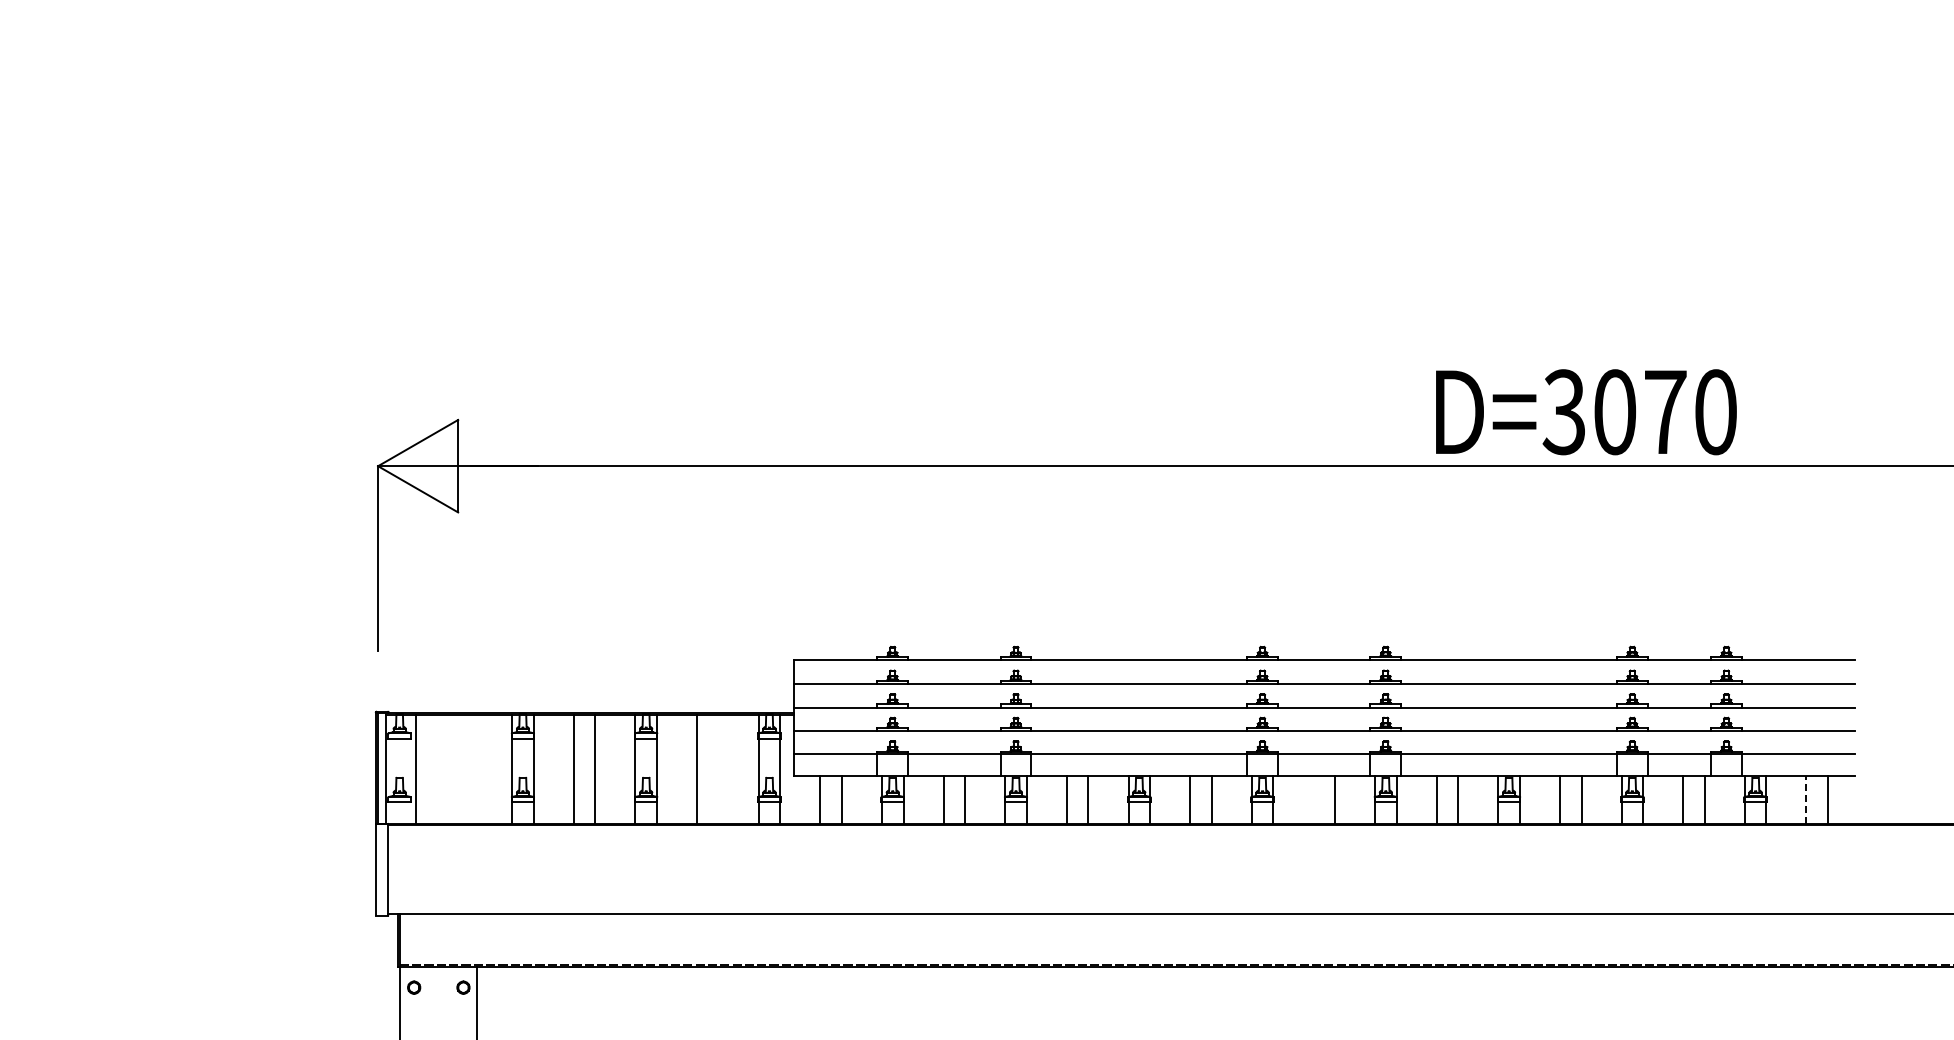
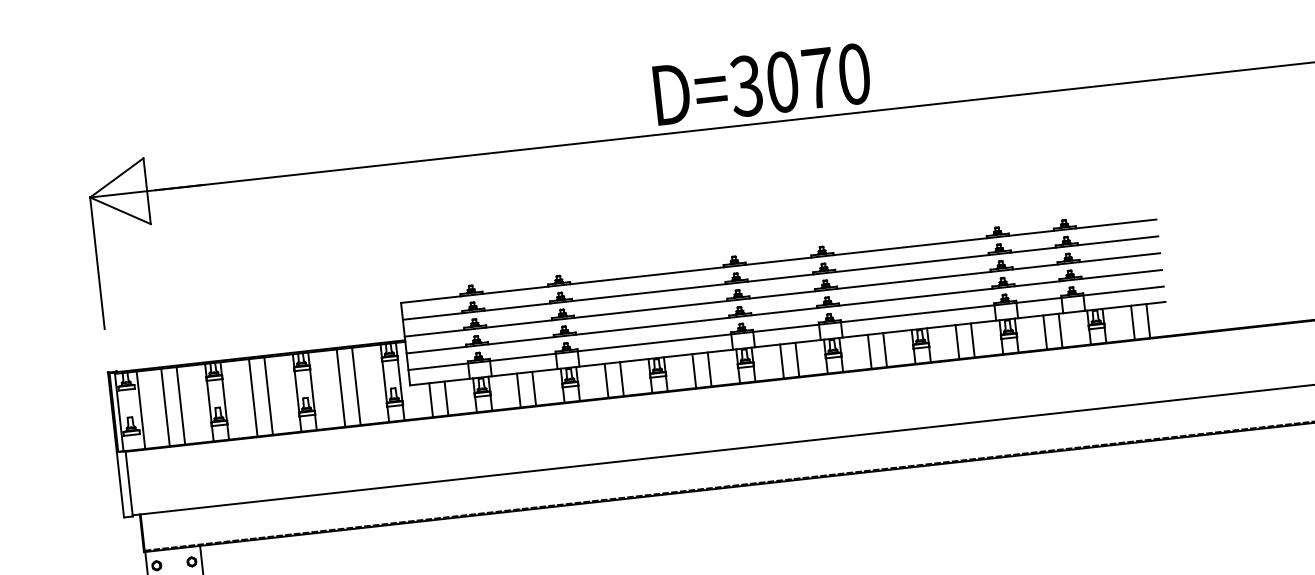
text: (1586, 412) -> (762, 84), moved
line: (450, 768) -> (165, 406), added
line: (472, 768) -> (181, 405), added
line: (718, 768) -> (356, 385), added
line: (1313, 799) -> (782, 361), added
line: (1806, 799) -> (1132, 322), dashed -> solid

